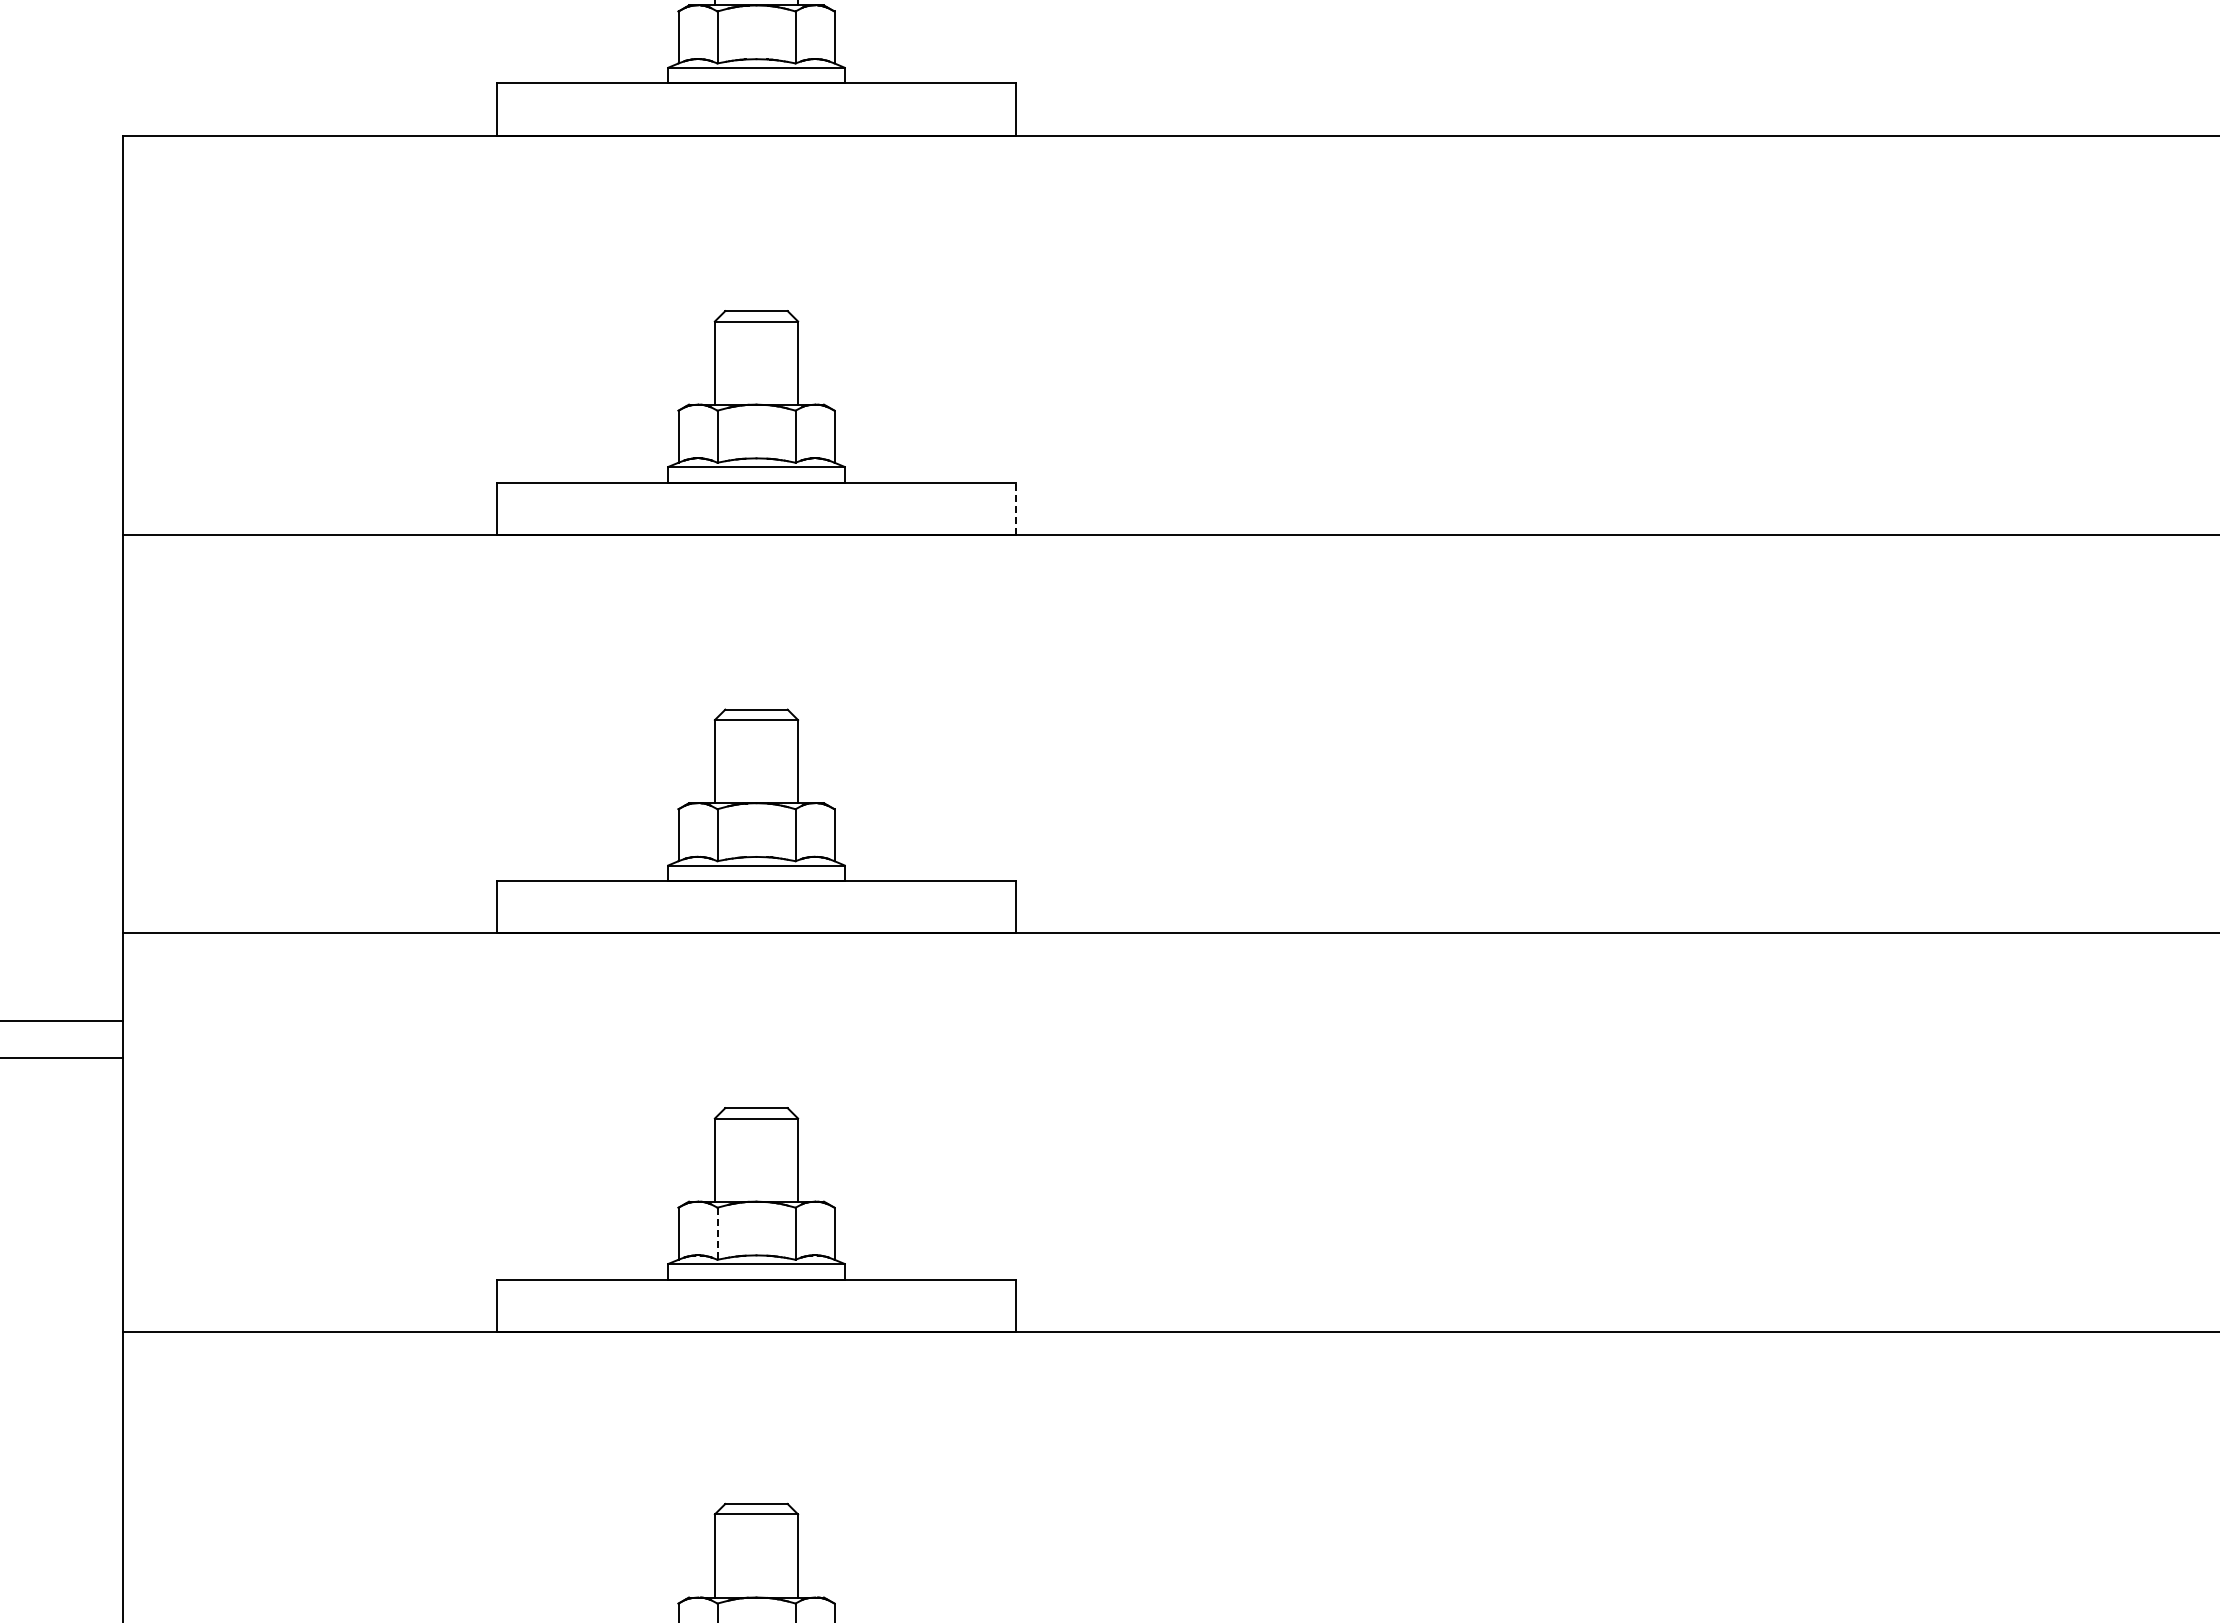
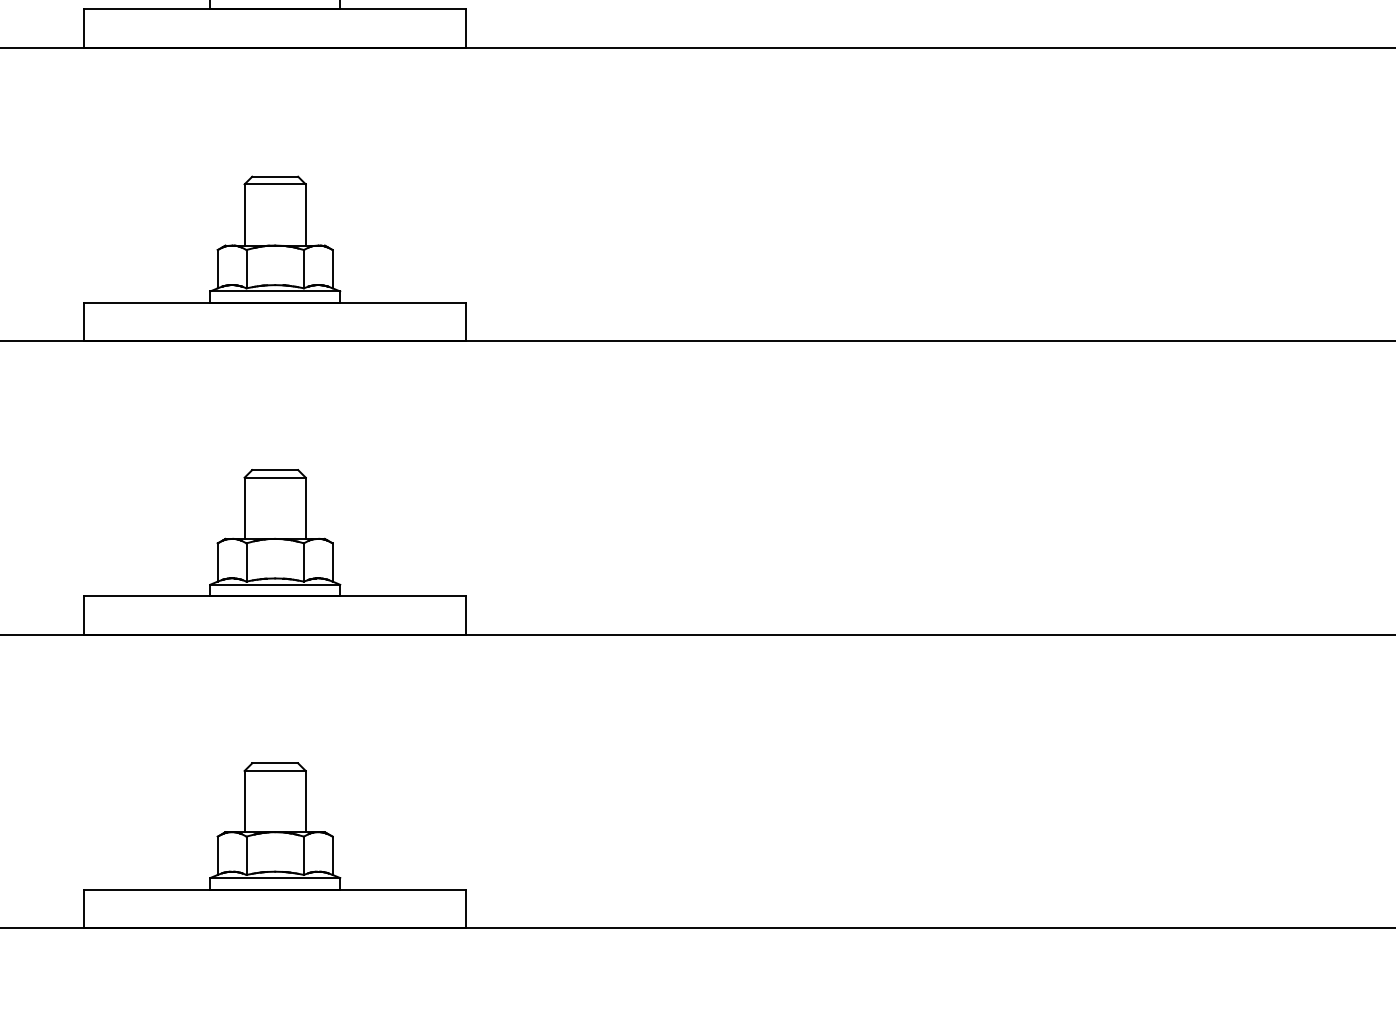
line: (1016, 508) -> (466, 322), dashed -> solid
line: (717, 1234) -> (246, 856), dashed -> solid

